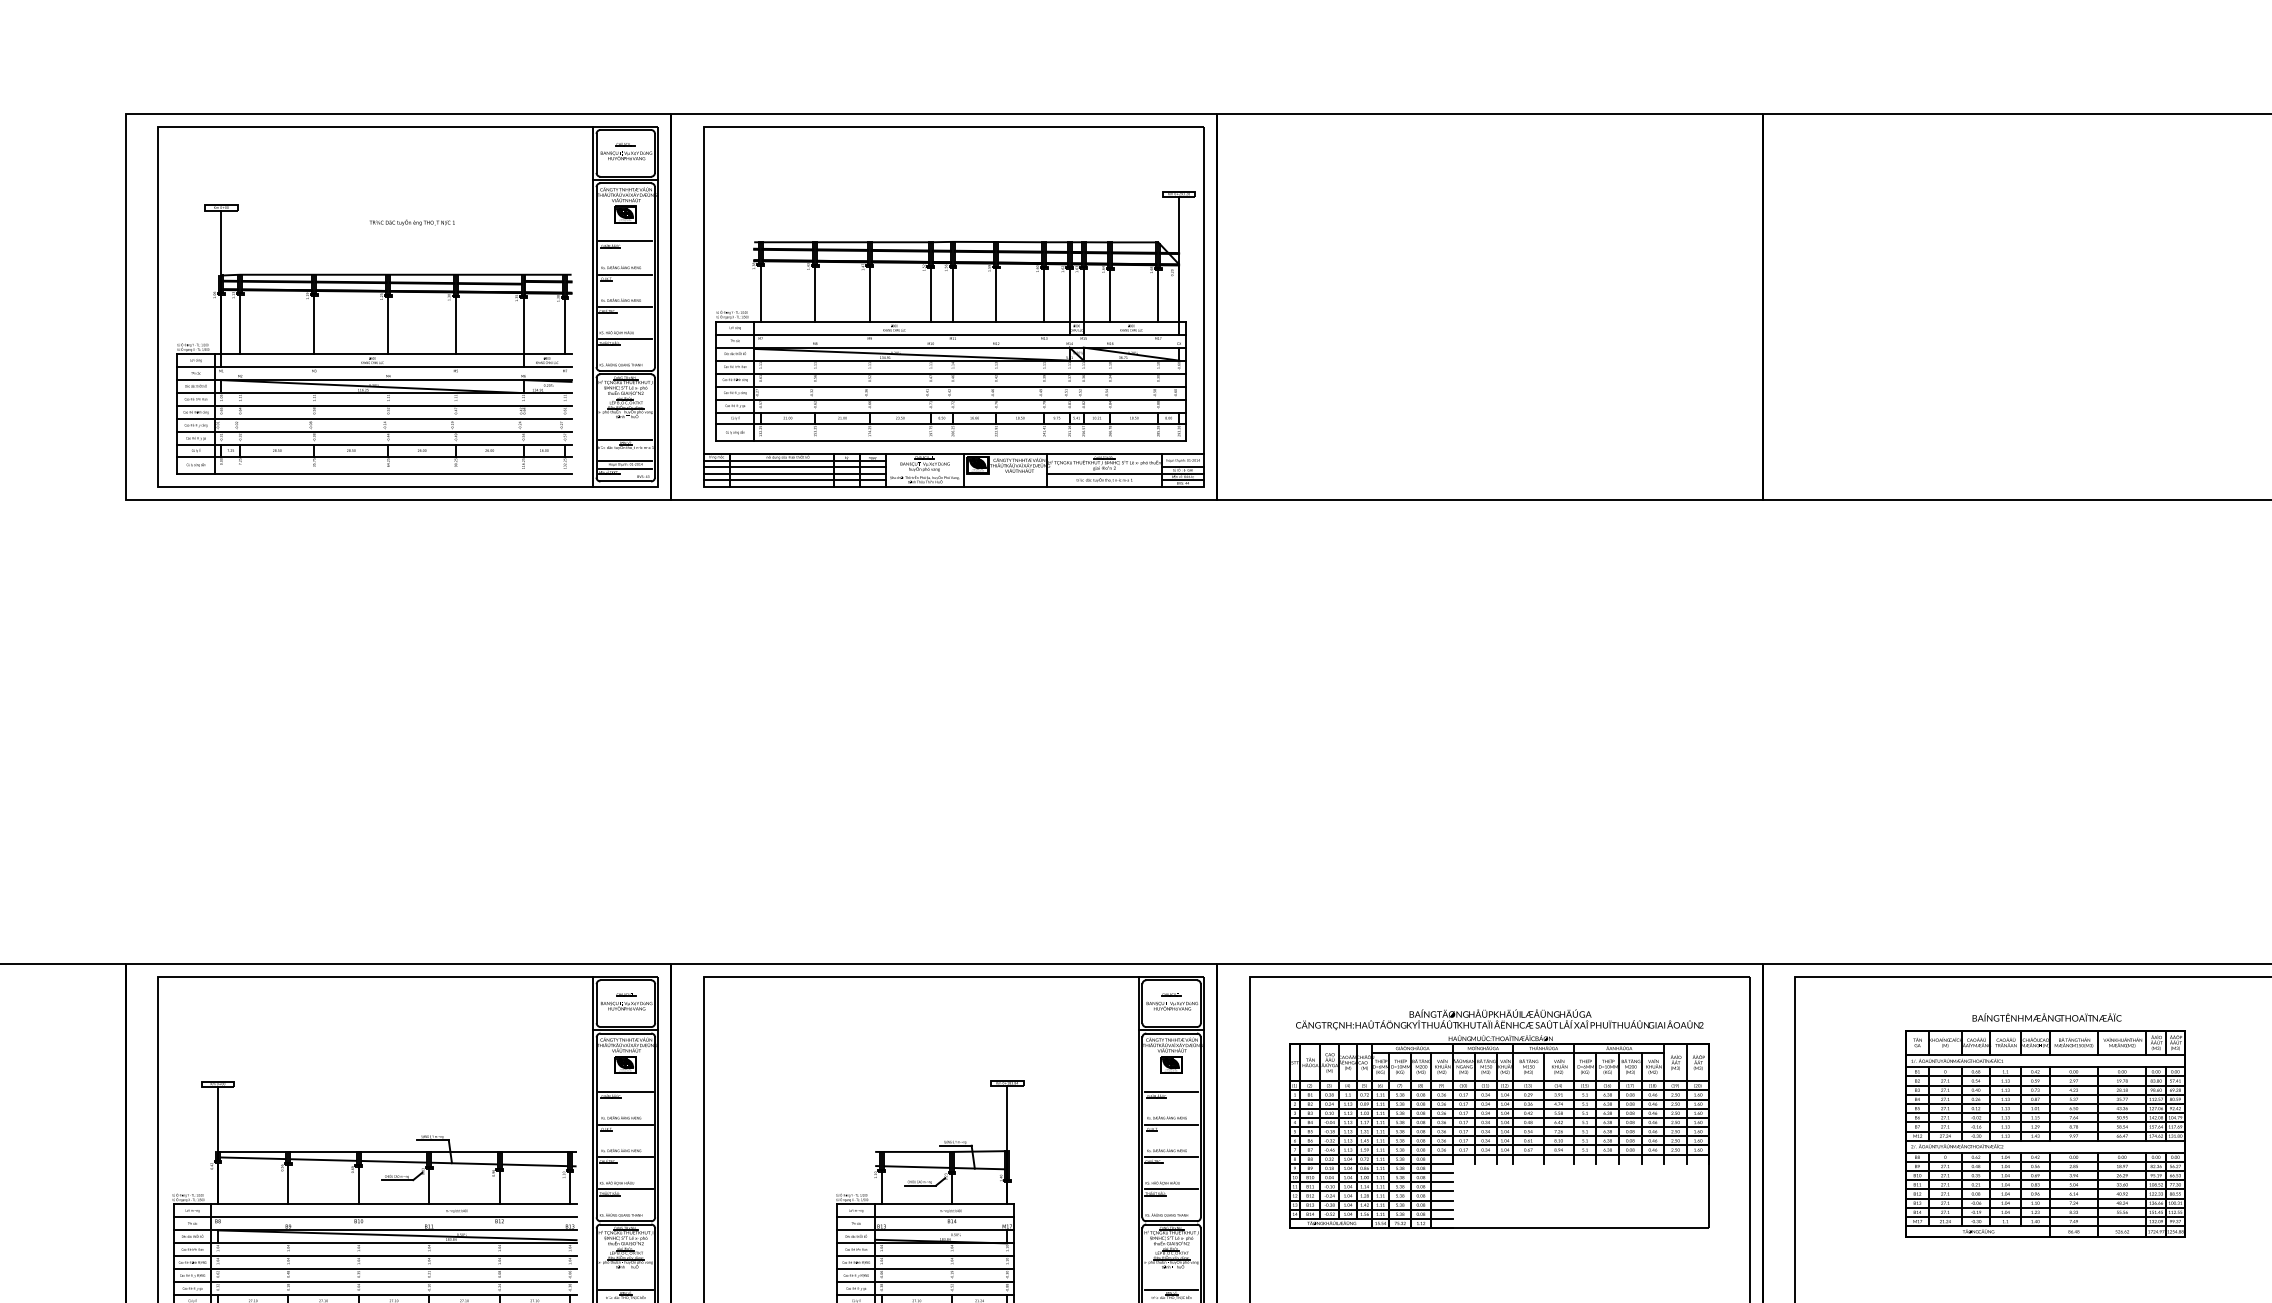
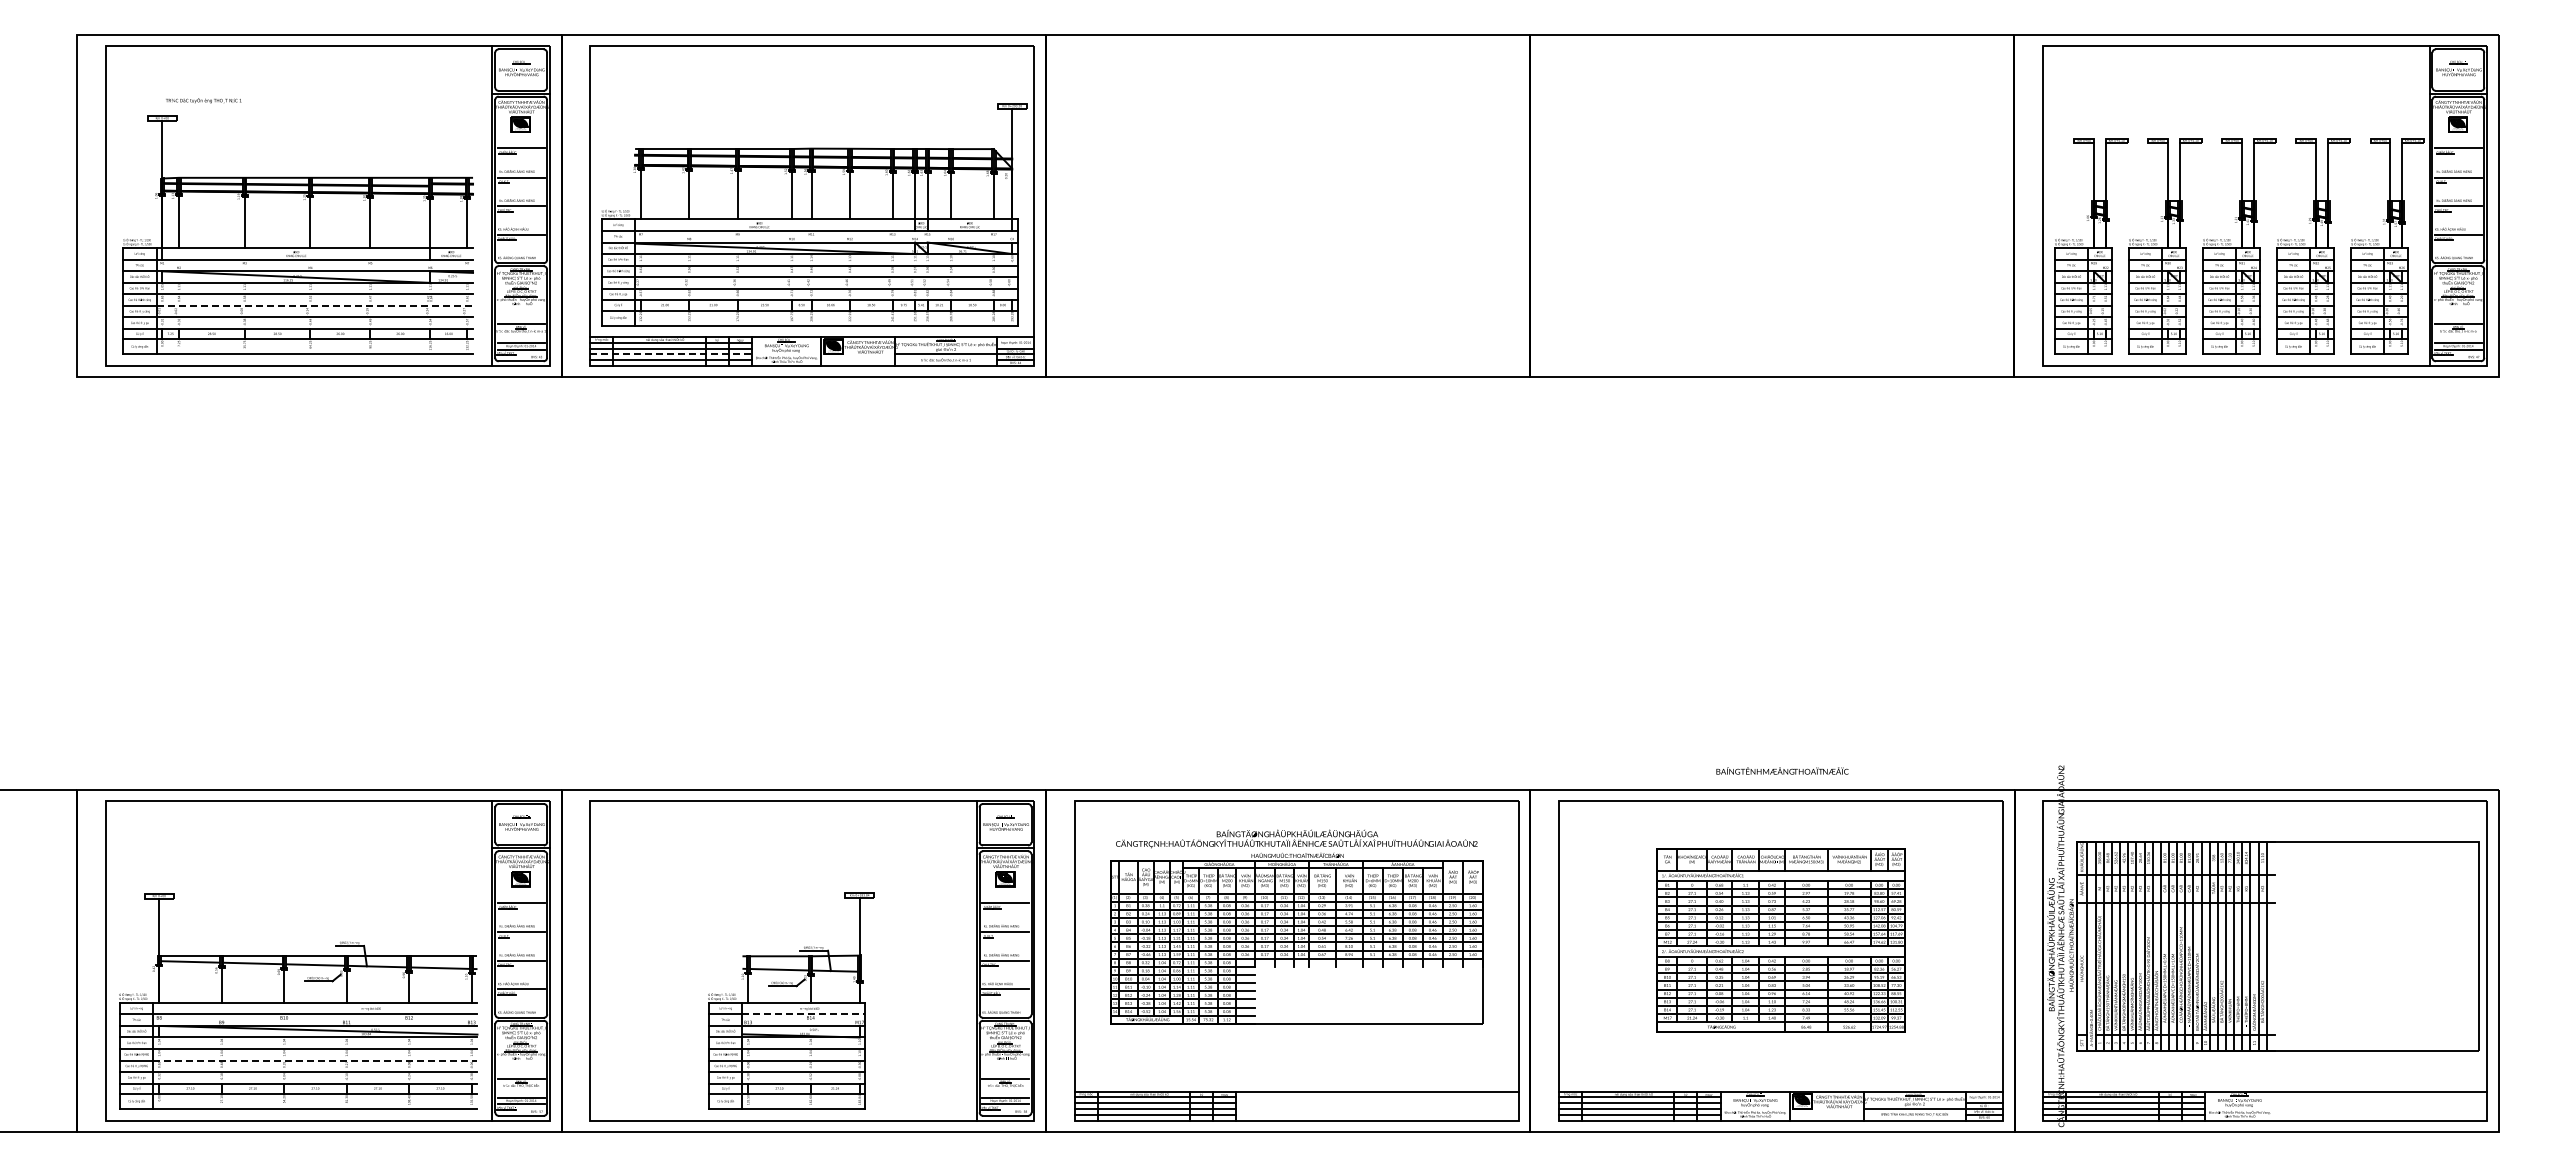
text: (412, 222) -> (203, 100), moved
line: (394, 418) -> (315, 305), solid -> dashed
line: (795, 473) -> (671, 354), solid -> dashed
text: (2047, 1016) -> (1782, 770), moved
line: (943, 1217) -> (803, 1014), solid -> dashed
line: (394, 1269) -> (315, 1060), solid -> dashed

